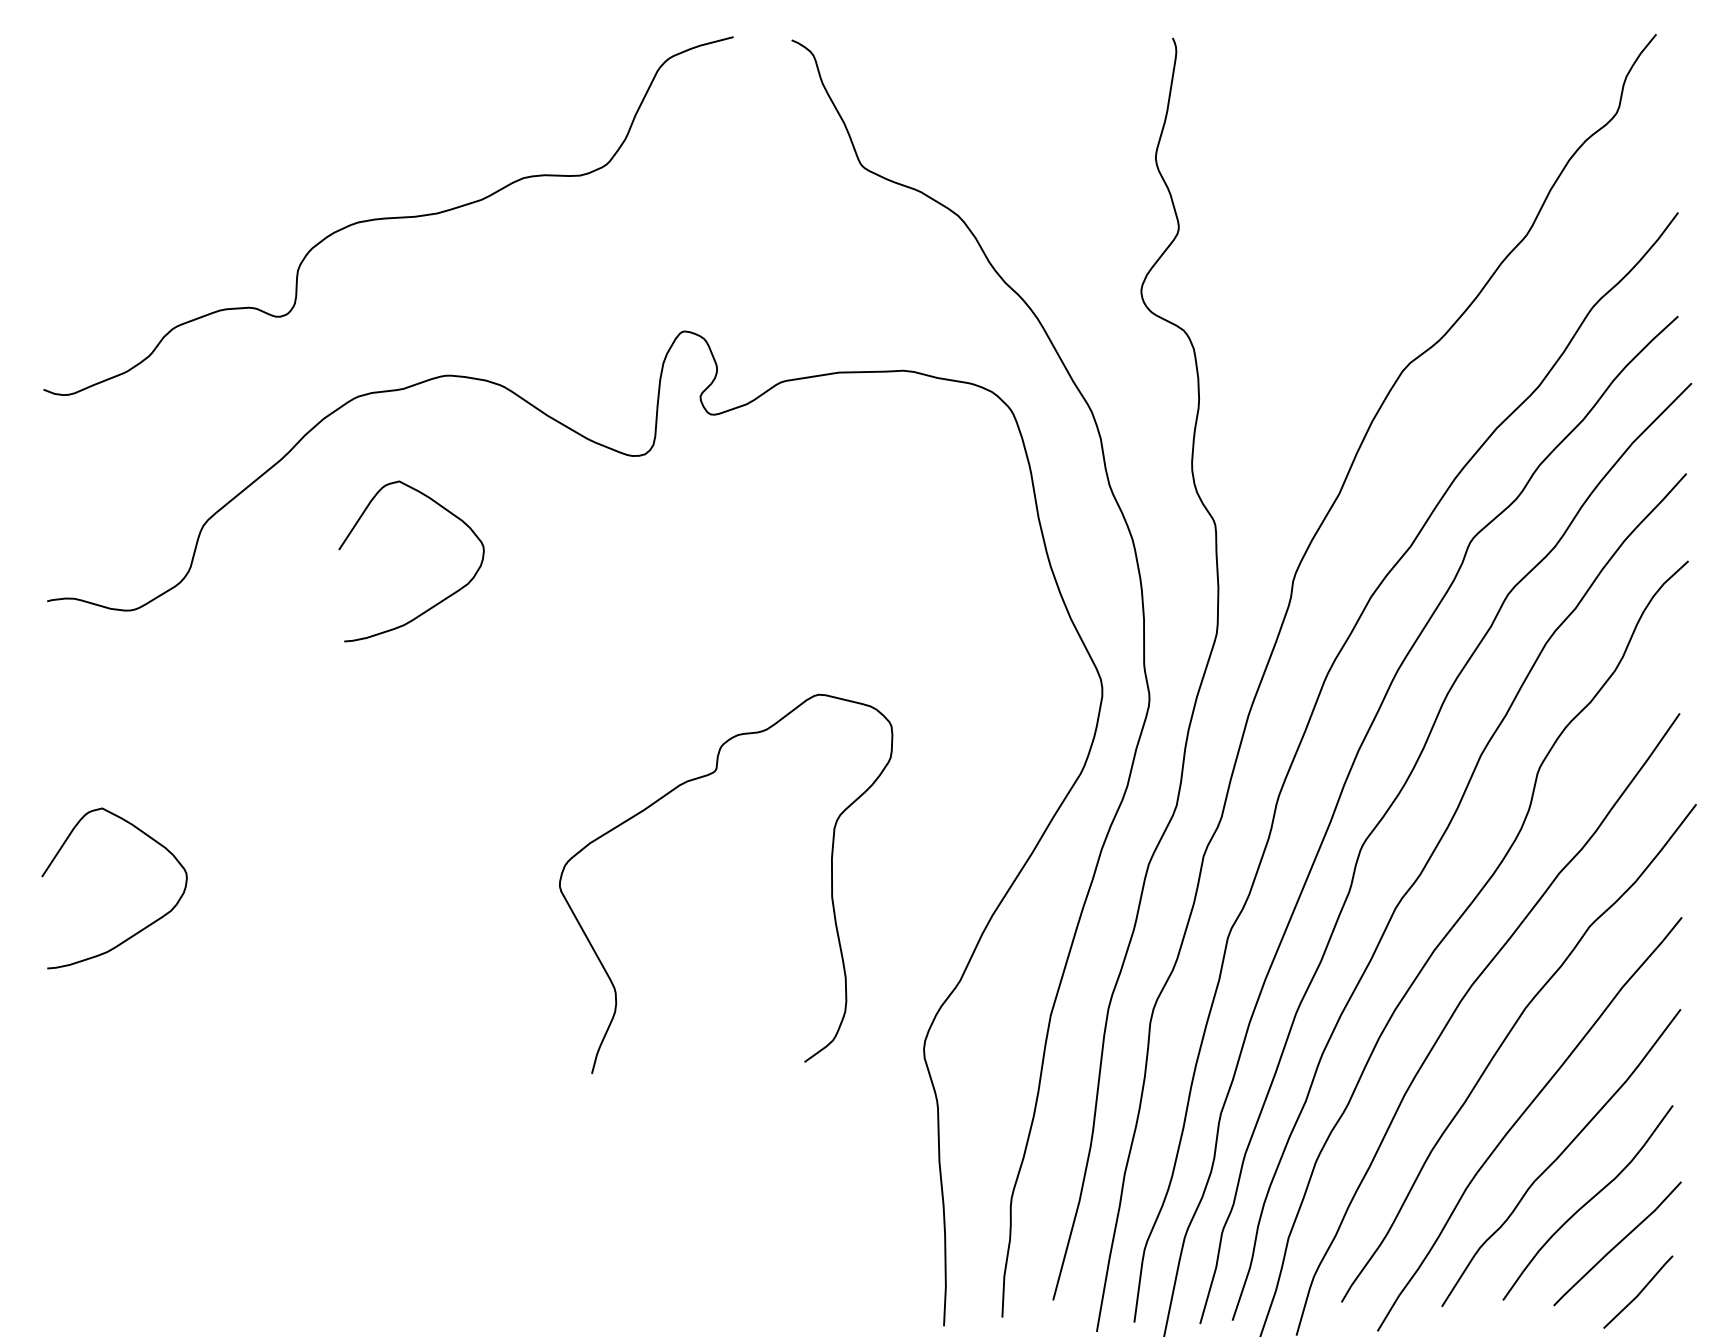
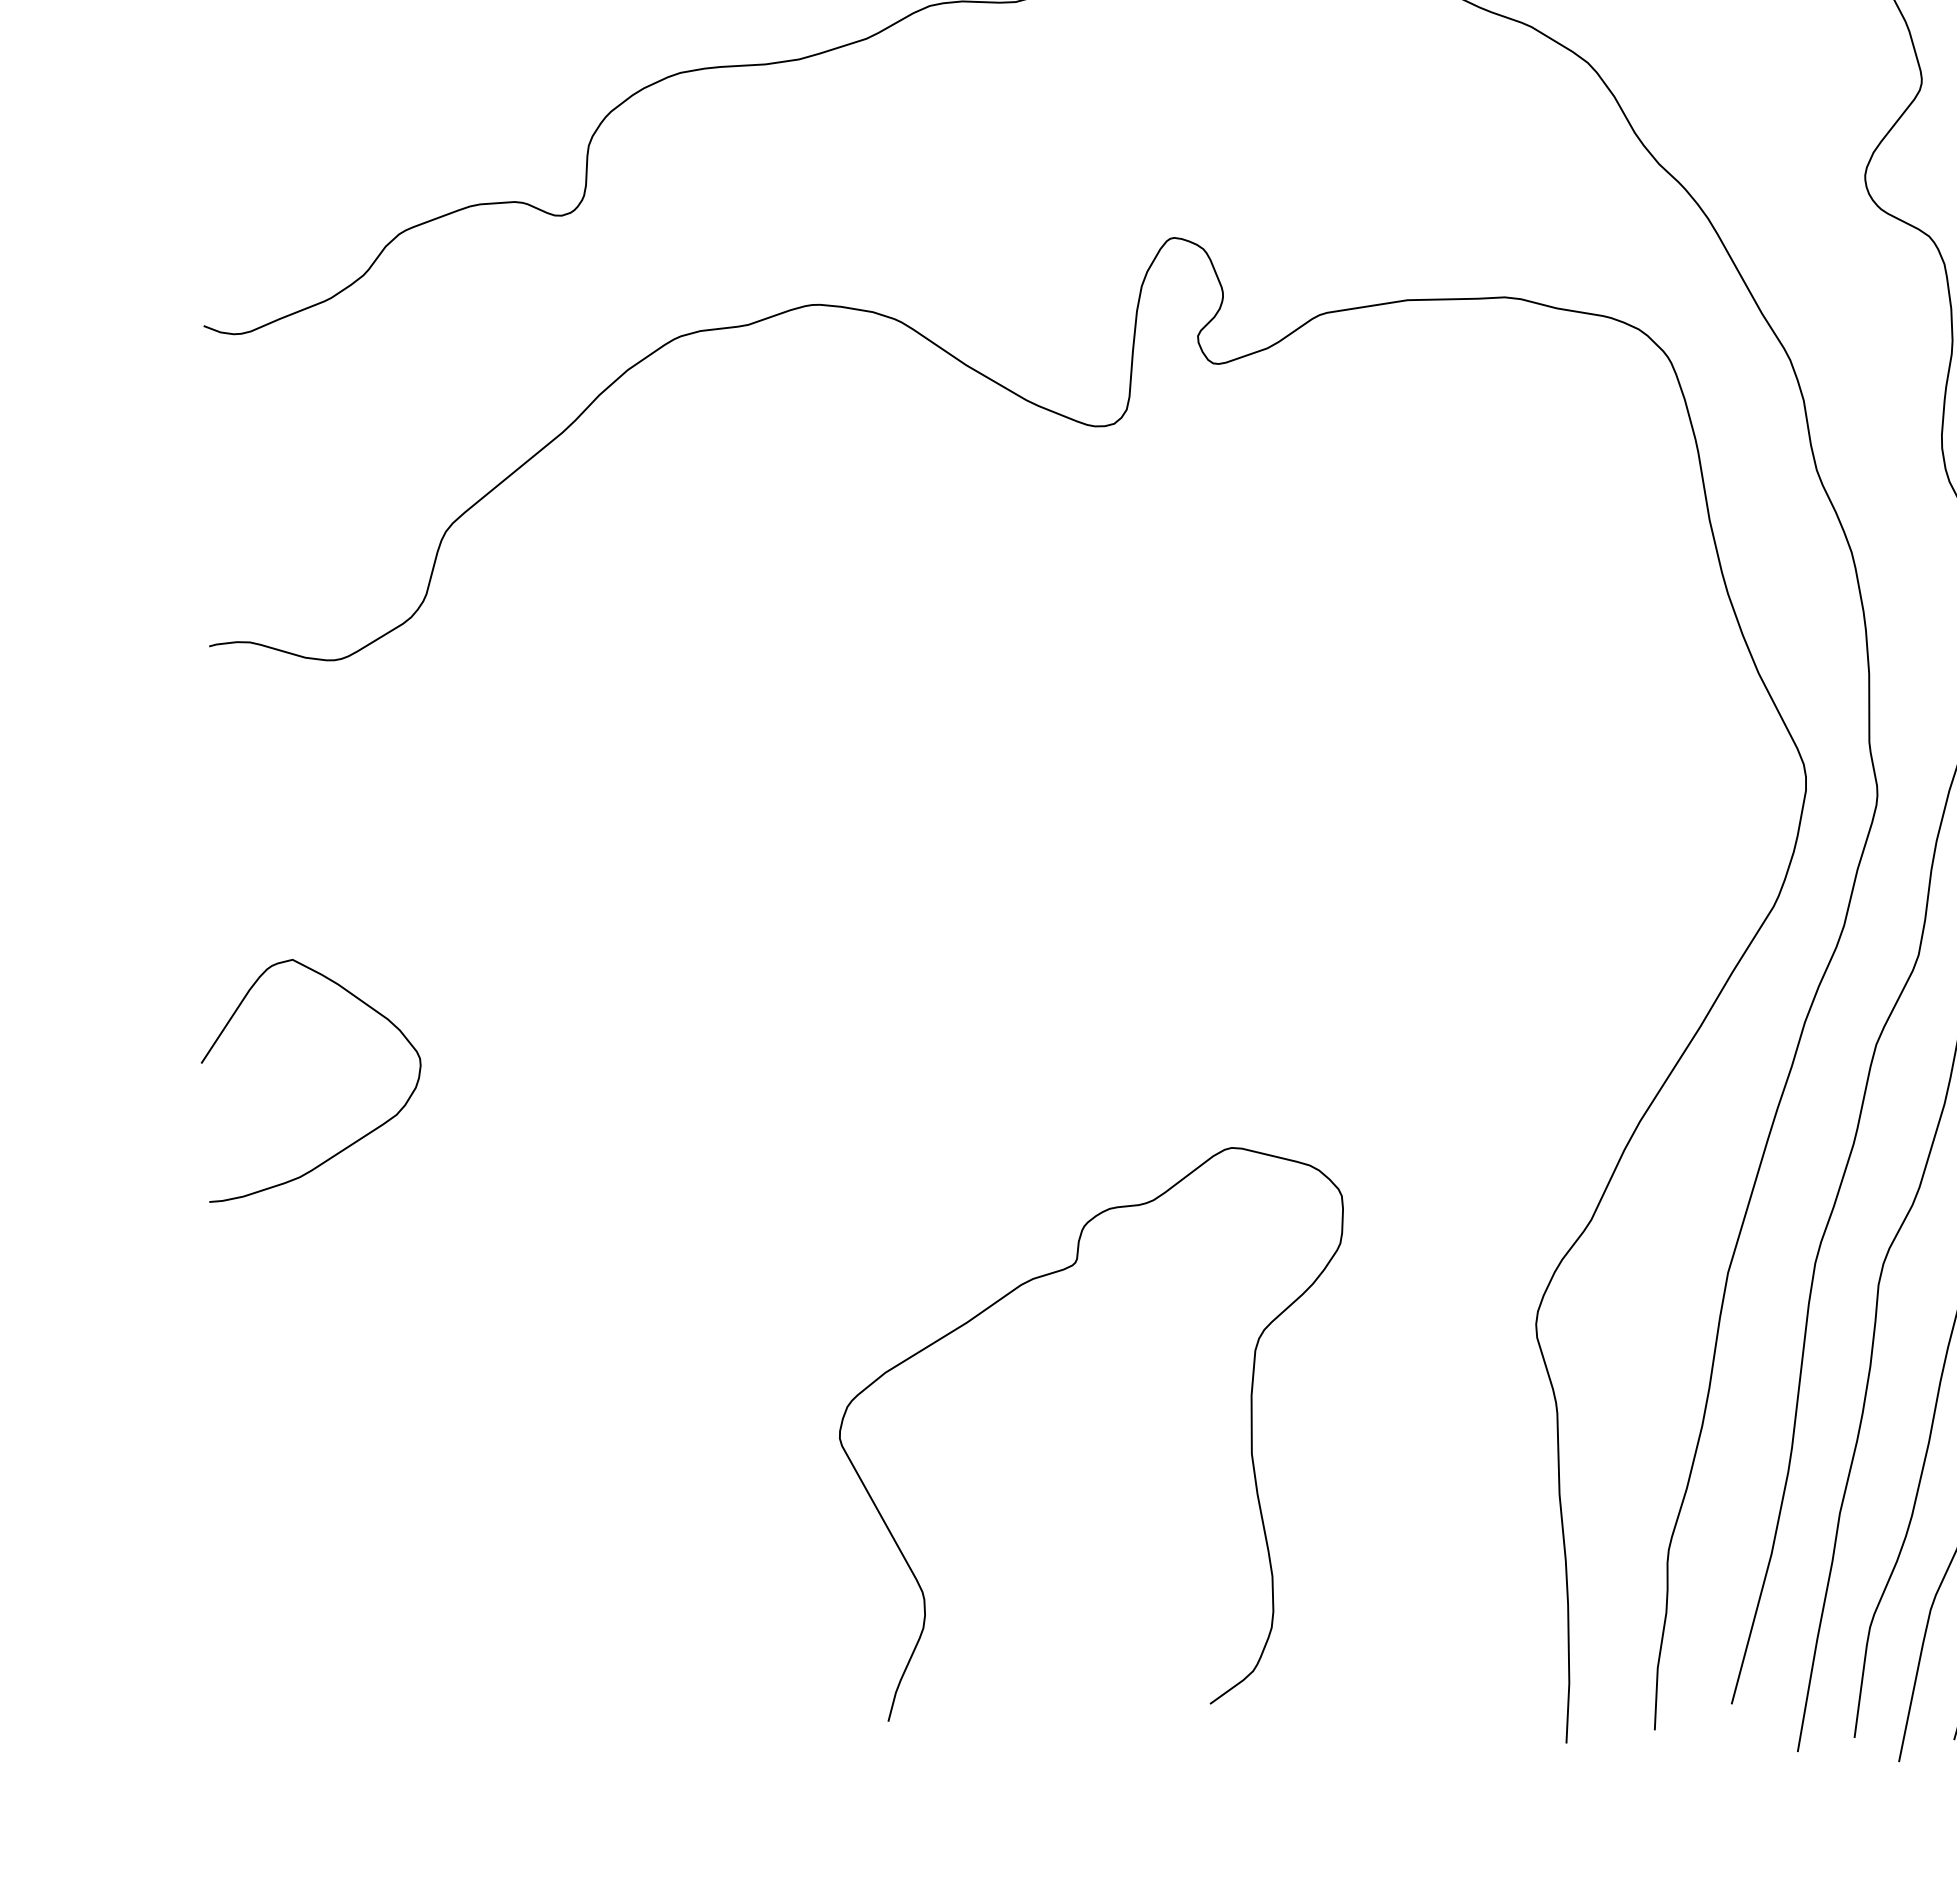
curve: (439, 601) -> (802, 646), removed
curve: (831, 883) -> (1250, 1433), moved

